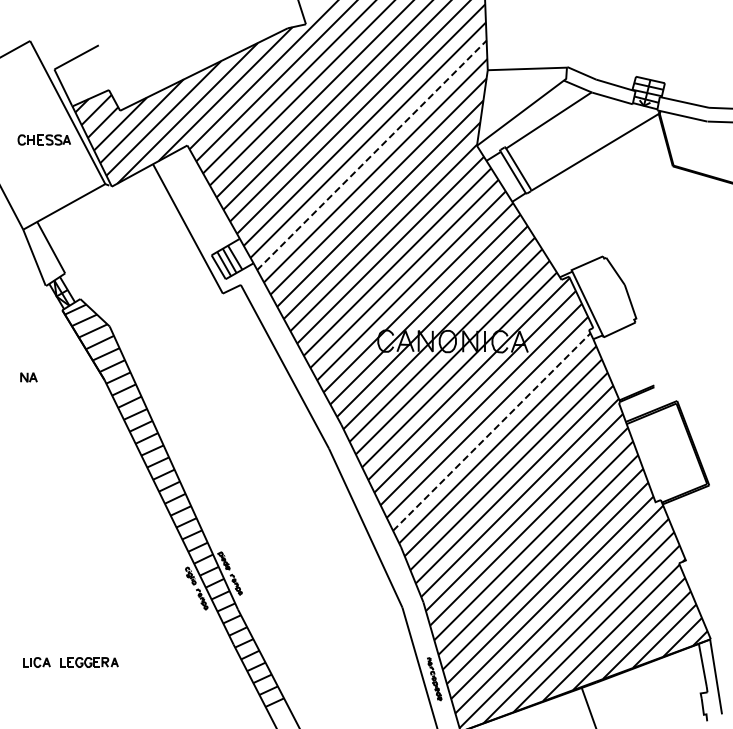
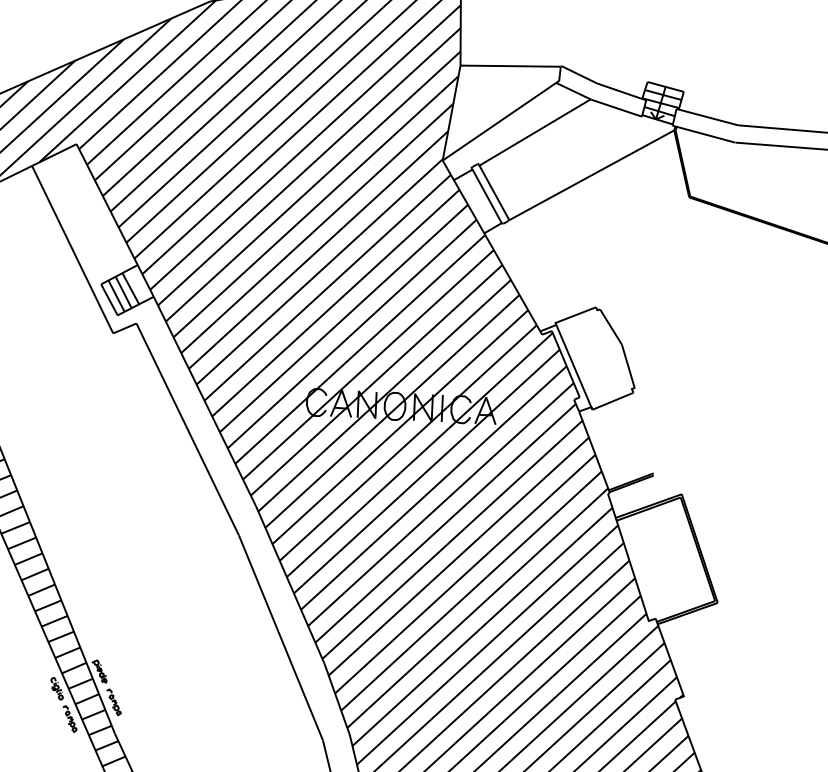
line: (372, 155) -> (310, 167), dashed -> solid
line: (491, 432) -> (445, 523), dashed -> solid

